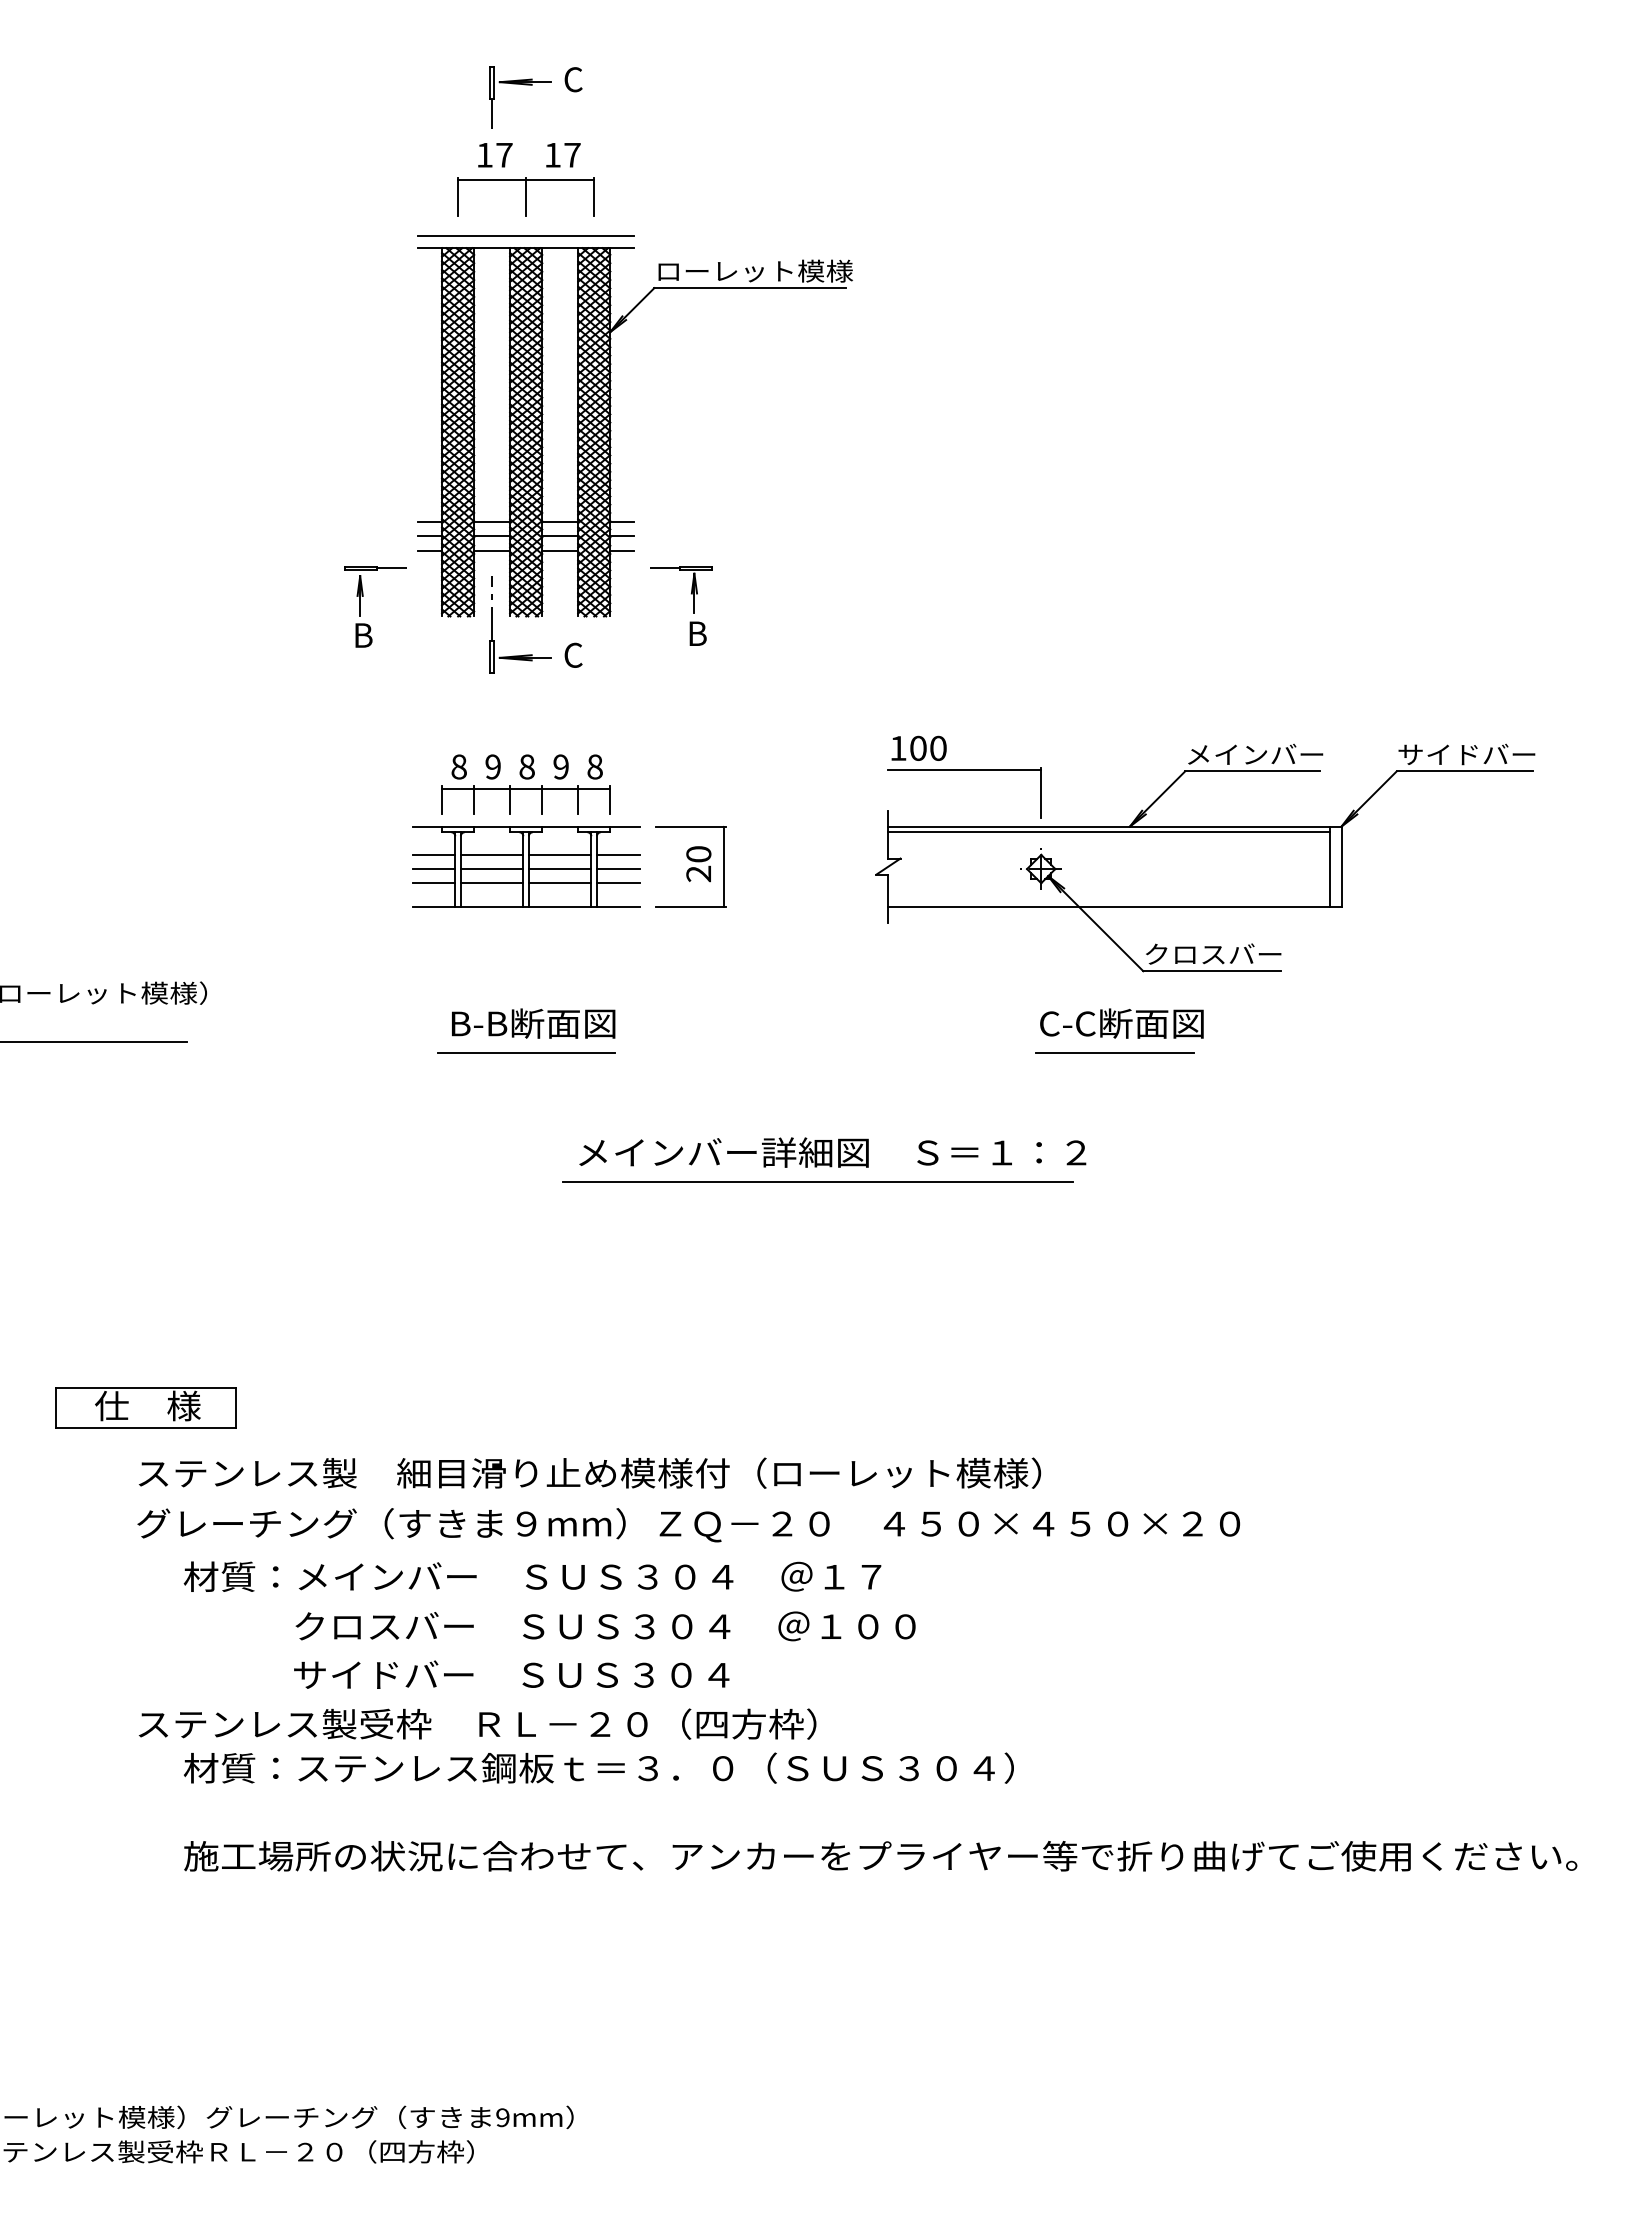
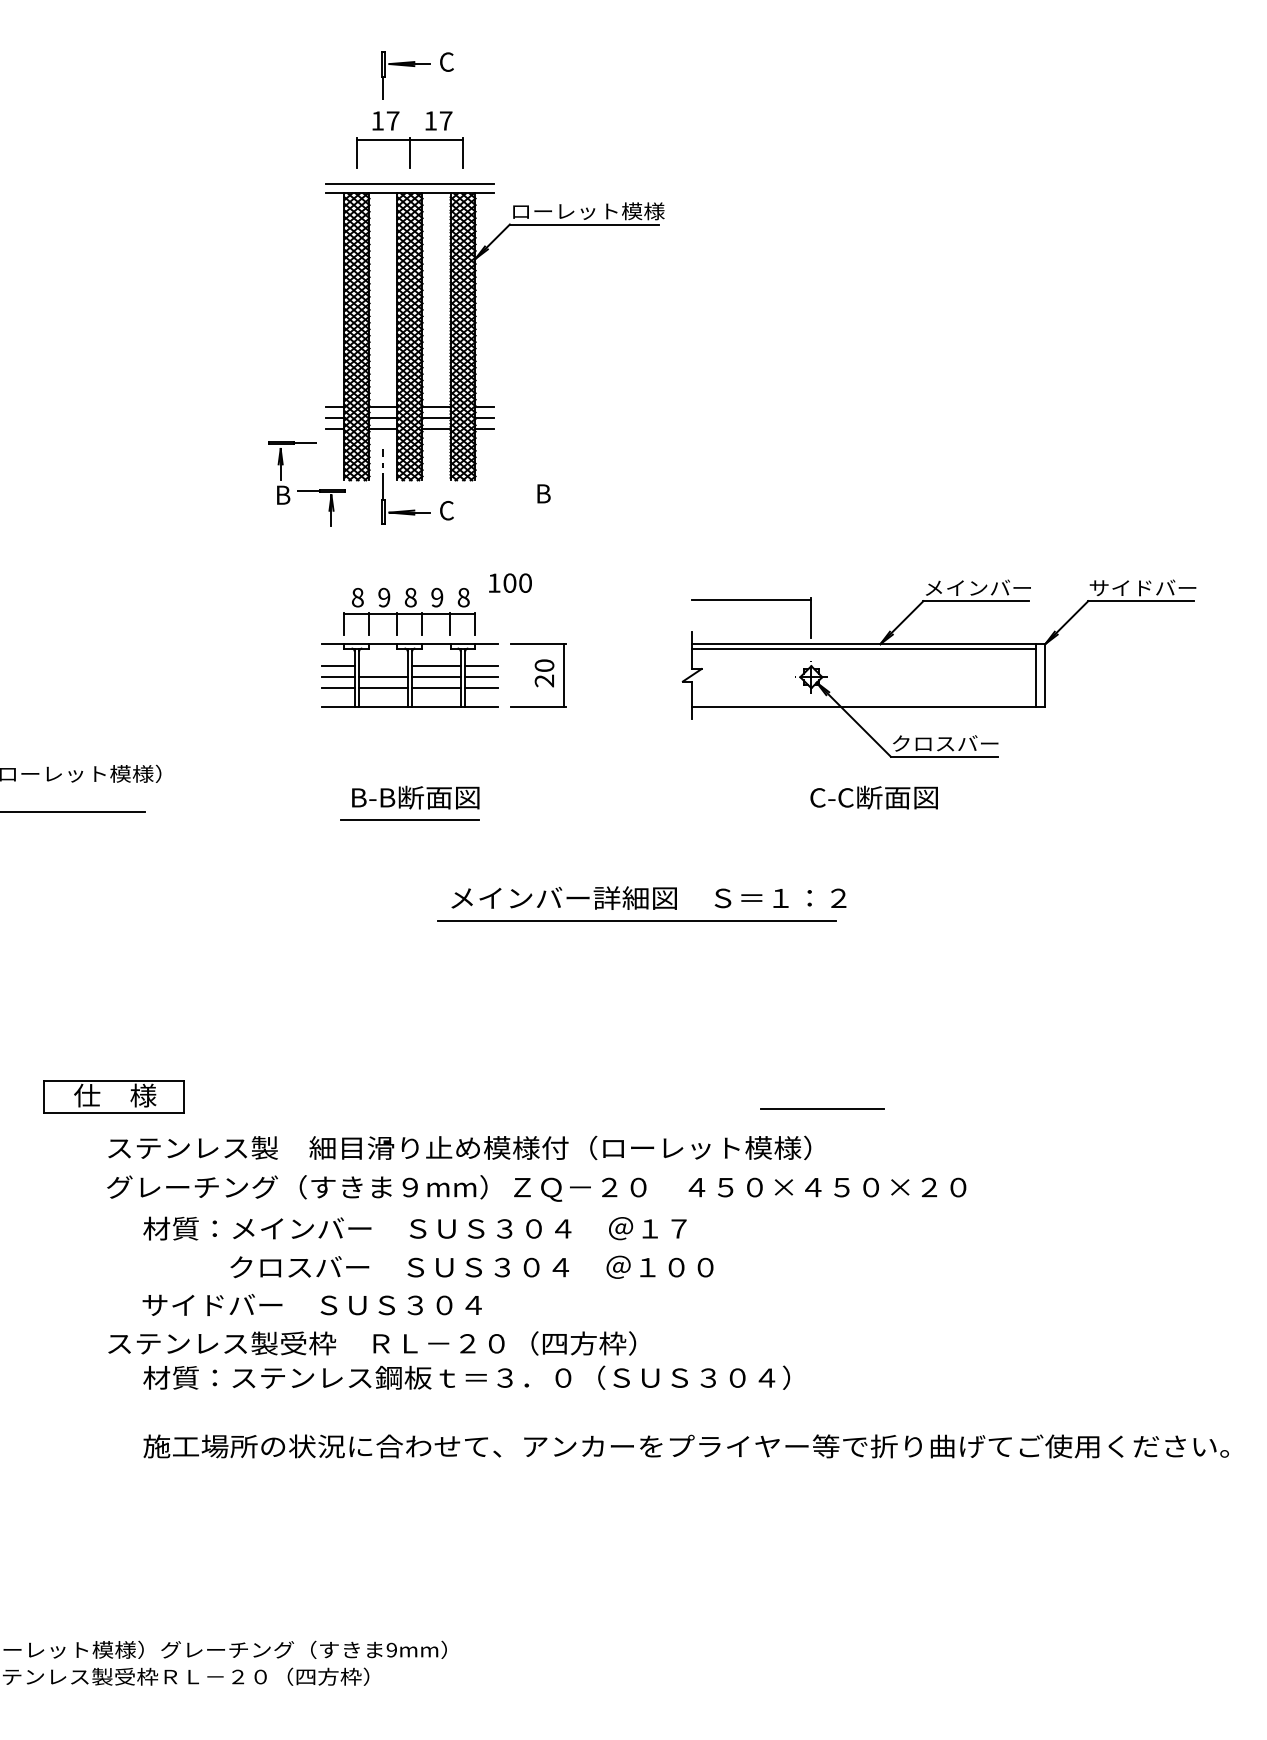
part: (691, 589) -> (329, 507), moved
text: (918, 747) -> (509, 582), moved
line: (492, 854) -> (383, 665), removed
line: (1114, 1052) -> (822, 1108), moved
text: (511, 1674) -> (312, 1304), moved

